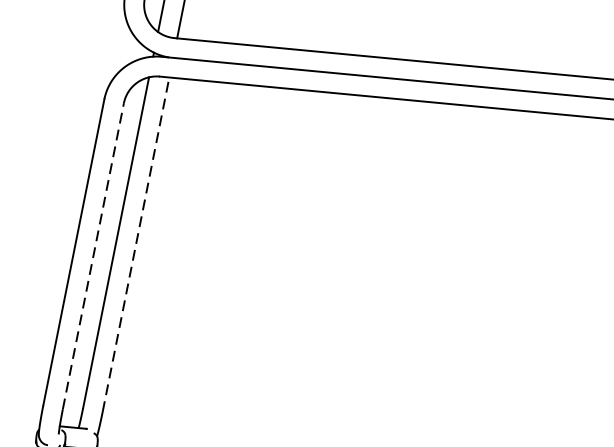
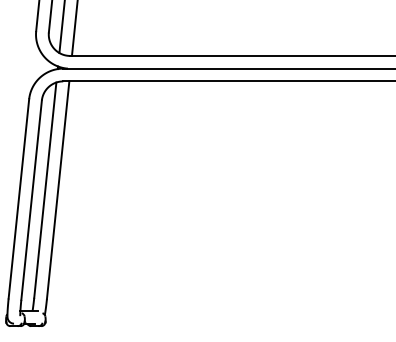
line: (136, 243) -> (58, 189), dashed -> solid
line: (93, 255) -> (31, 199), dashed -> solid

